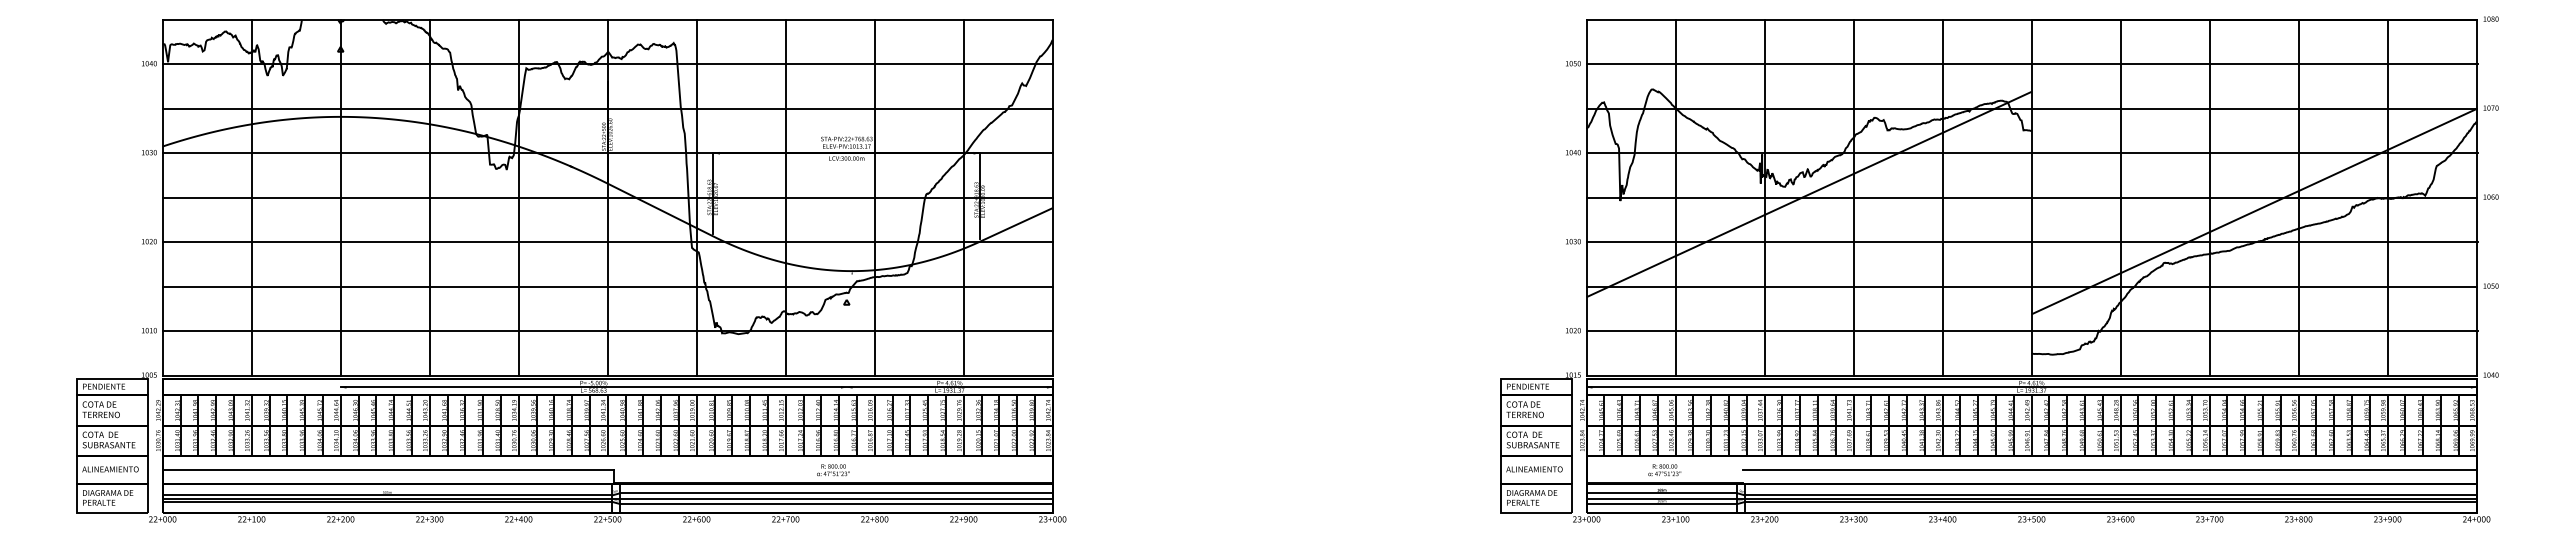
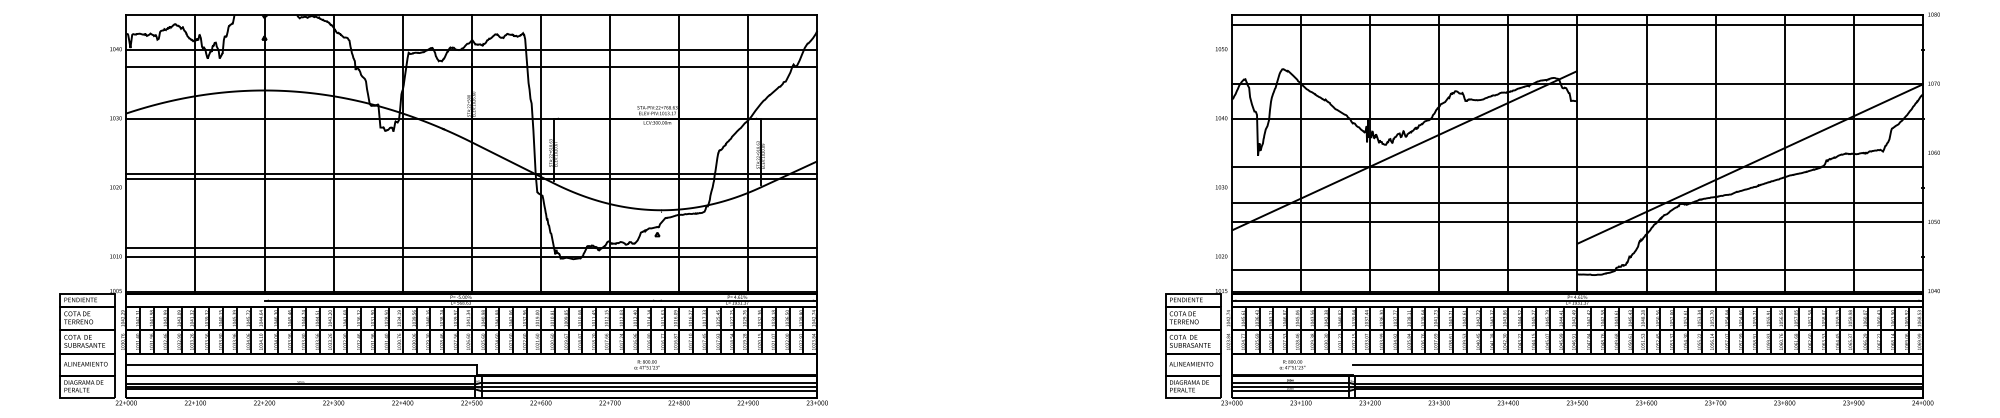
line: (2031, 64) -> (1577, 24), moved
line: (607, 108) -> (471, 66), moved
line: (607, 197) -> (471, 178), moved
line: (2031, 197) -> (1577, 166), moved
line: (607, 242) -> (471, 174), moved
line: (2031, 242) -> (1577, 203), moved
line: (607, 286) -> (471, 247), moved
line: (2031, 331) -> (1577, 270), moved

